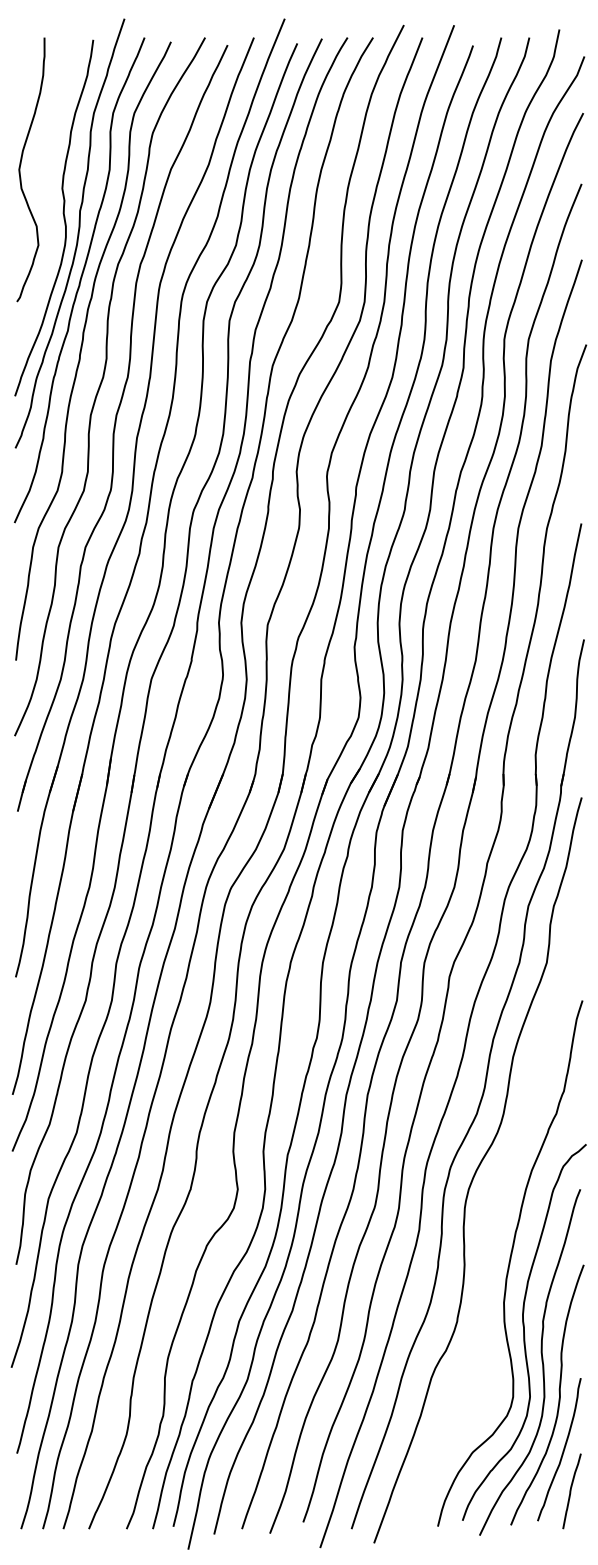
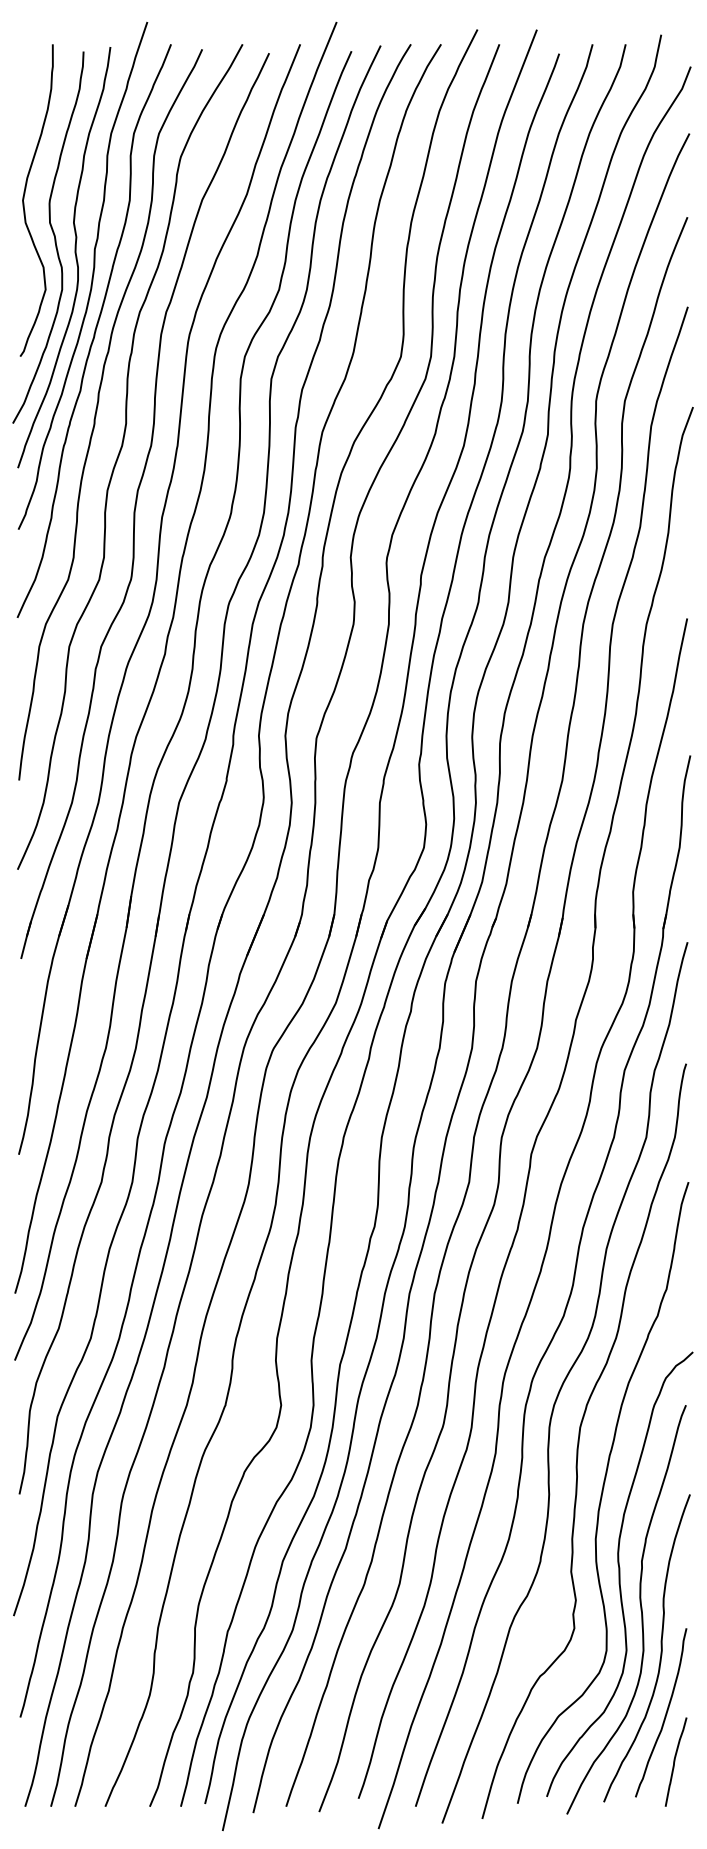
curve: (45, 199) -> (53, 235), added
curve: (490, 1219) -> (579, 1440), added

